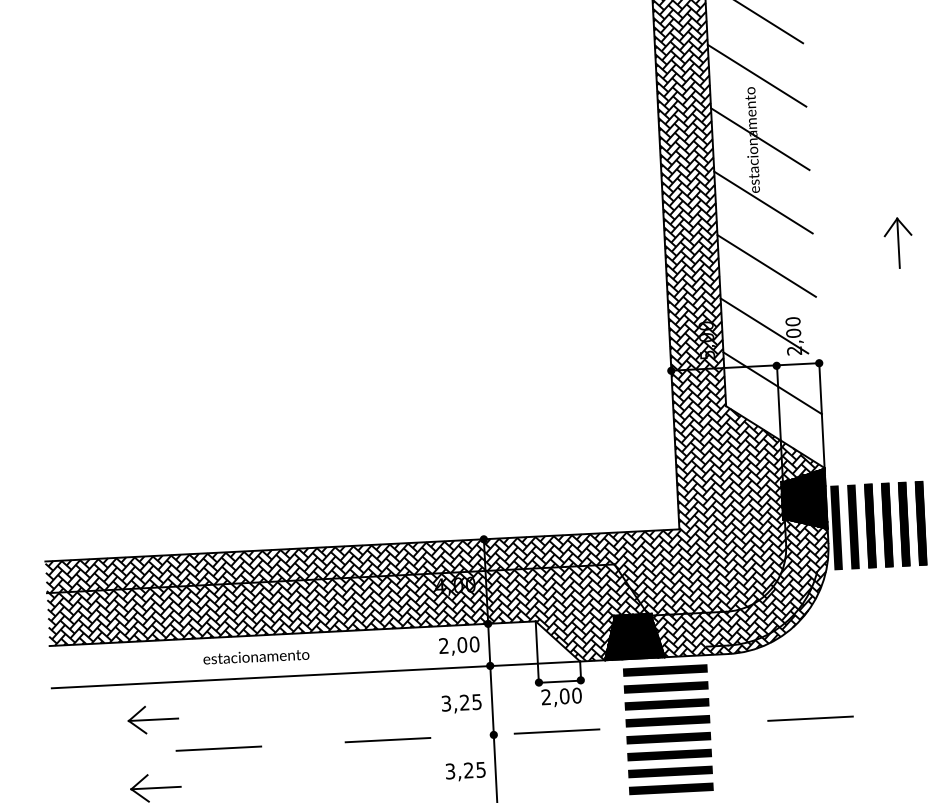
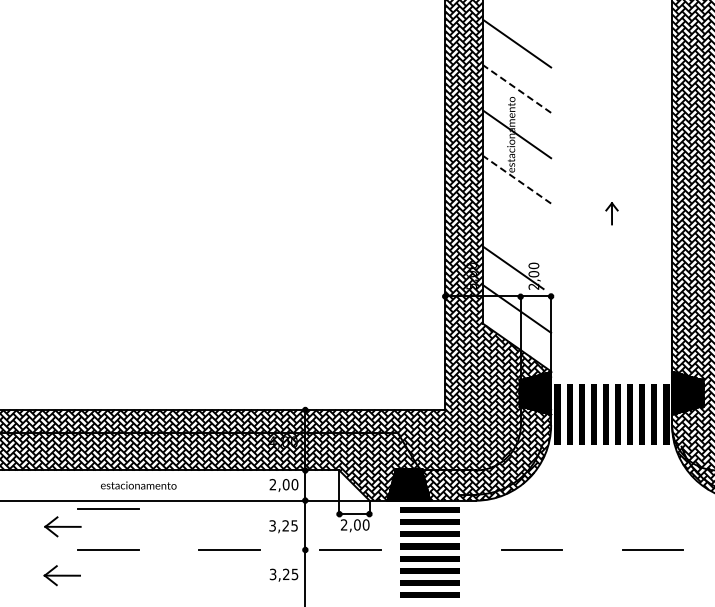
line: (757, 76) -> (517, 89), solid -> dashed
line: (764, 202) -> (517, 179), solid -> dashed
part: (897, 243) -> (611, 213), size x0.6
line: (767, 265) -> (517, 224), removed
line: (215, 690) -> (108, 508), added

